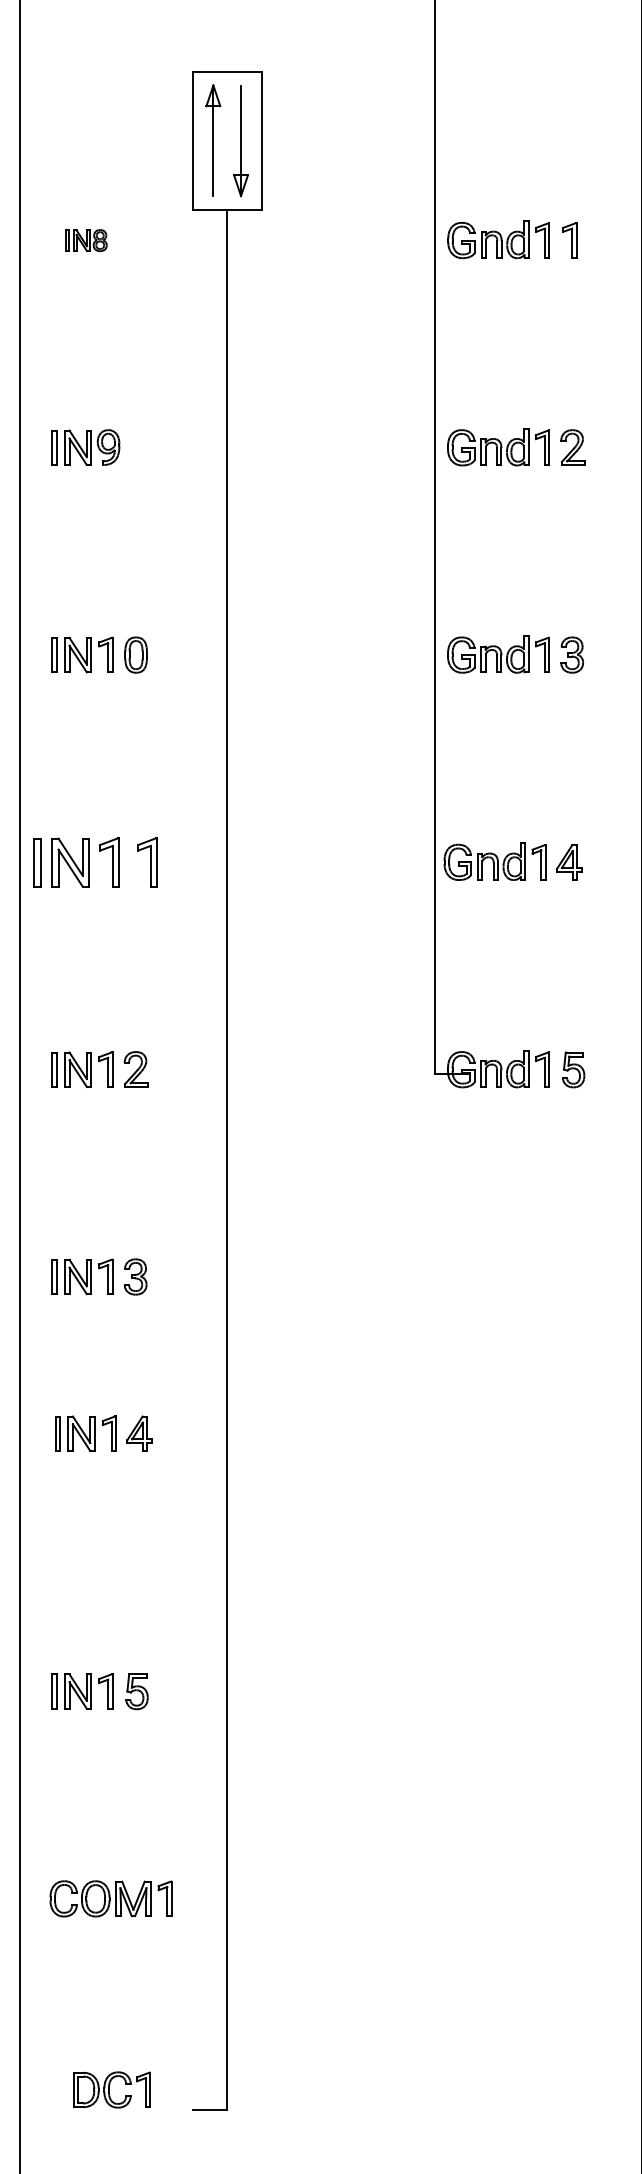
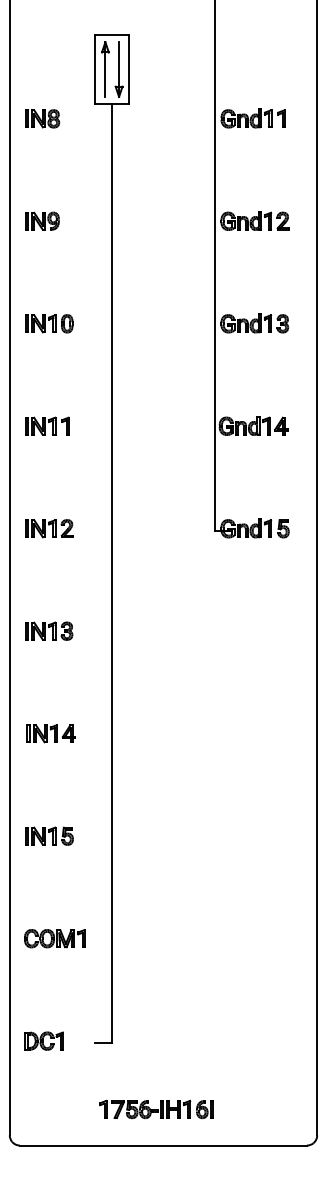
part: (86, 239) -> (42, 118), size x1.67
part: (96, 860) -> (47, 425), size x0.71
part: (102, 1433) -> (50, 733), moved
part: (110, 2088) -> (43, 1040), moved

